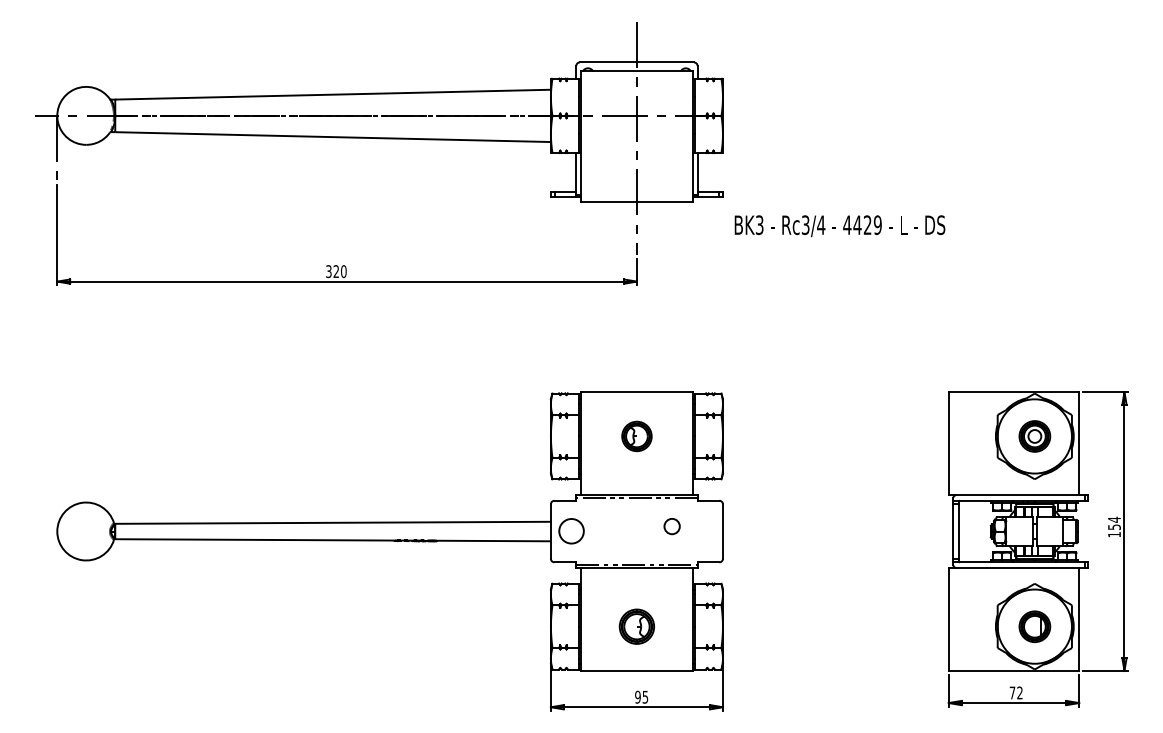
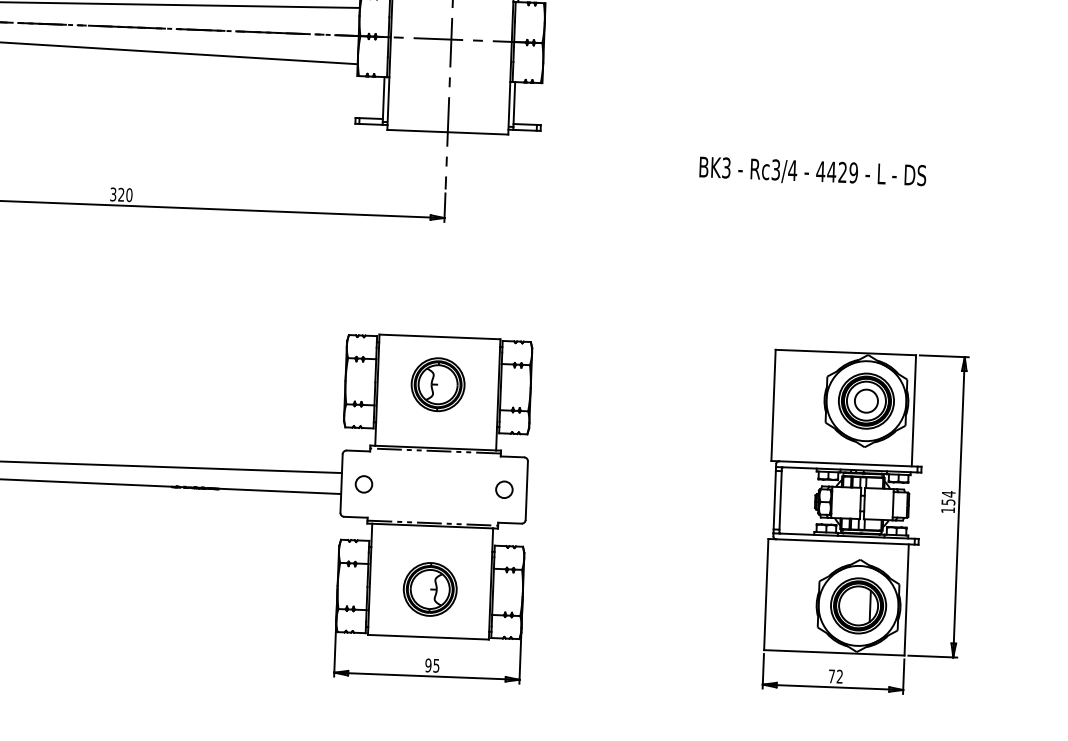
text: (839, 226) -> (812, 172), moved
part: (636, 436) -> (437, 384), size x1.67
part: (1034, 436) -> (866, 401), size x1.67
circle: (671, 526) -> (503, 489), moved
circle: (571, 531) -> (363, 484), size x0.62
part: (636, 626) -> (429, 589), size x1.43
part: (1034, 626) -> (858, 605), size x1.67

